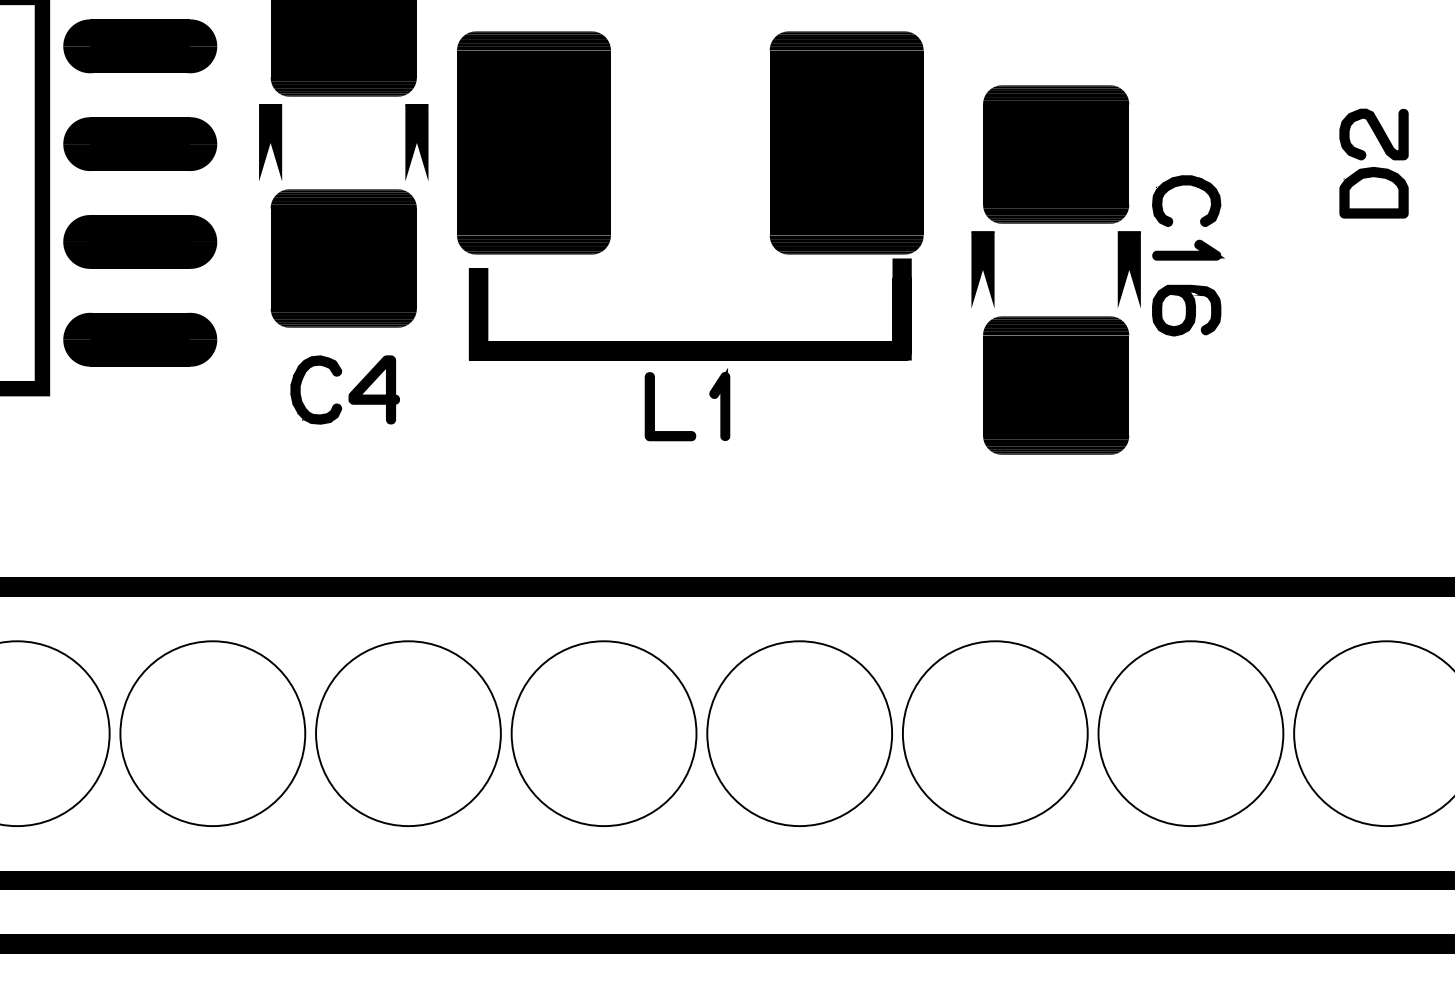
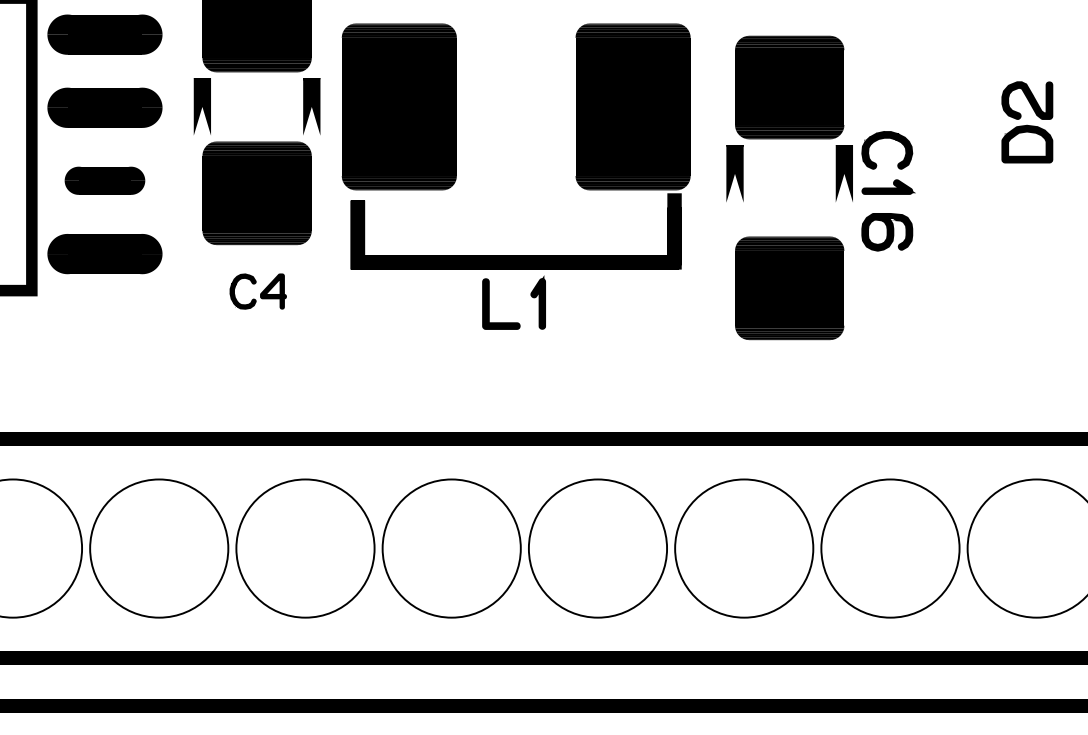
part: (1055, 195) -> (789, 118), moved
part: (139, 241) -> (104, 180), size x0.7
part: (345, 389) -> (258, 291), size x0.7

